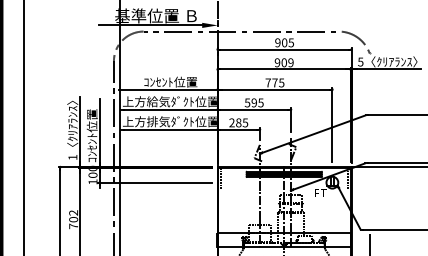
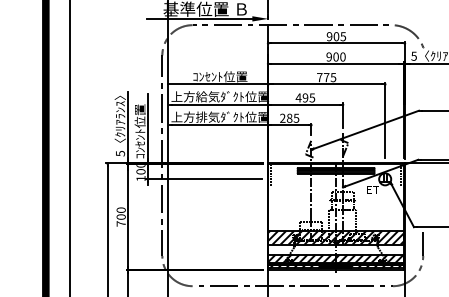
text: (290, 62) -> (342, 56), 909 -> 900
text: (247, 102) -> (298, 97), 595 -> 495
text: (72, 157) -> (120, 153), 1 -> 5
text: (72, 212) -> (120, 209), 702 -> 700
hatch: (283, 239) -> (335, 237), added

